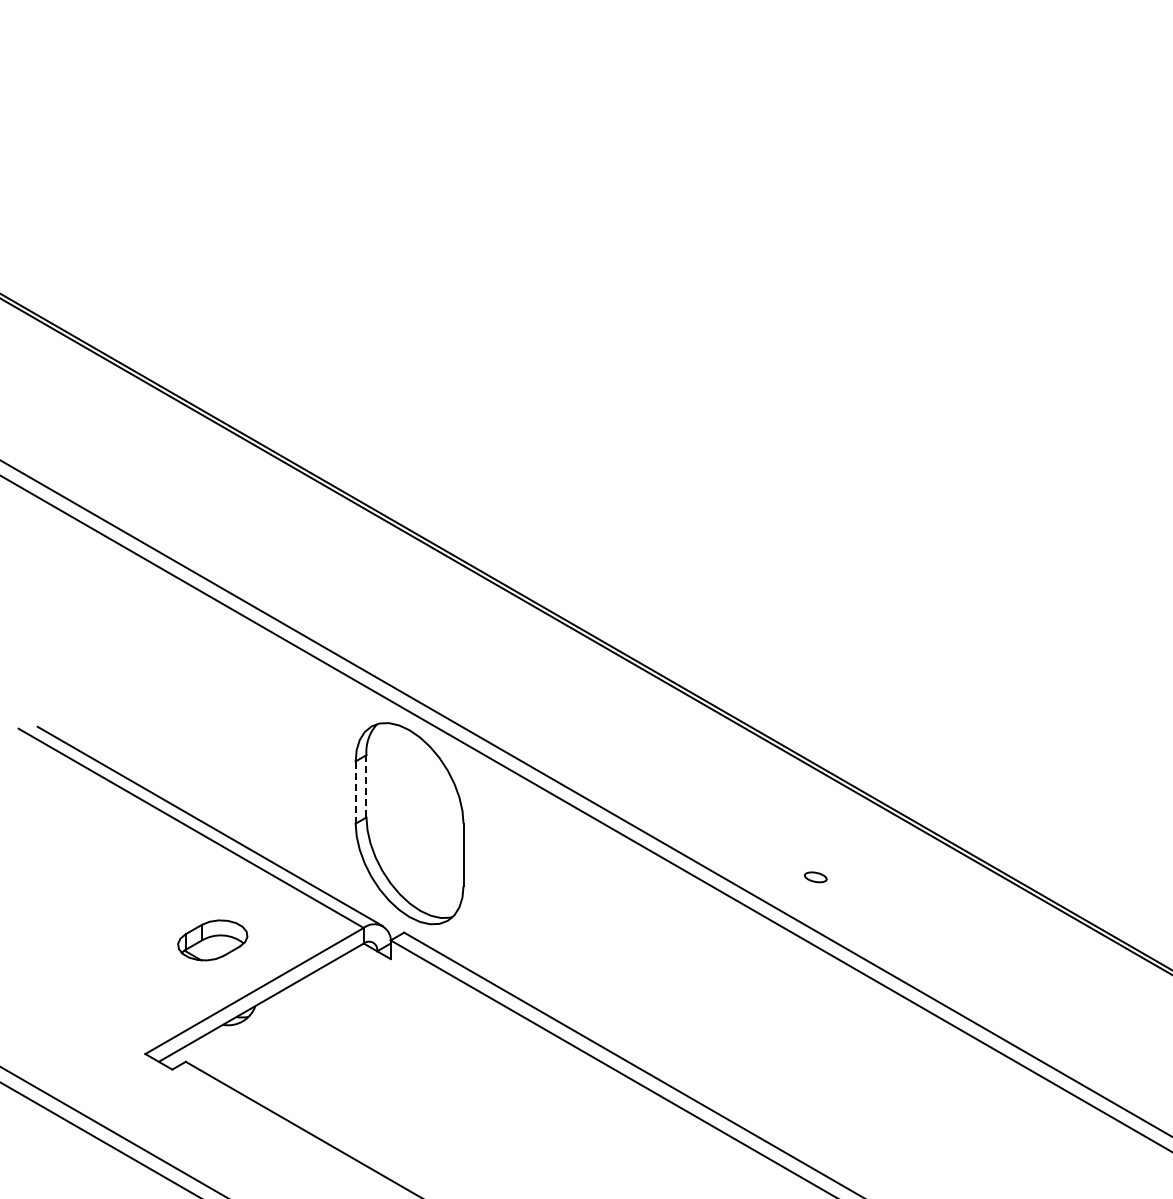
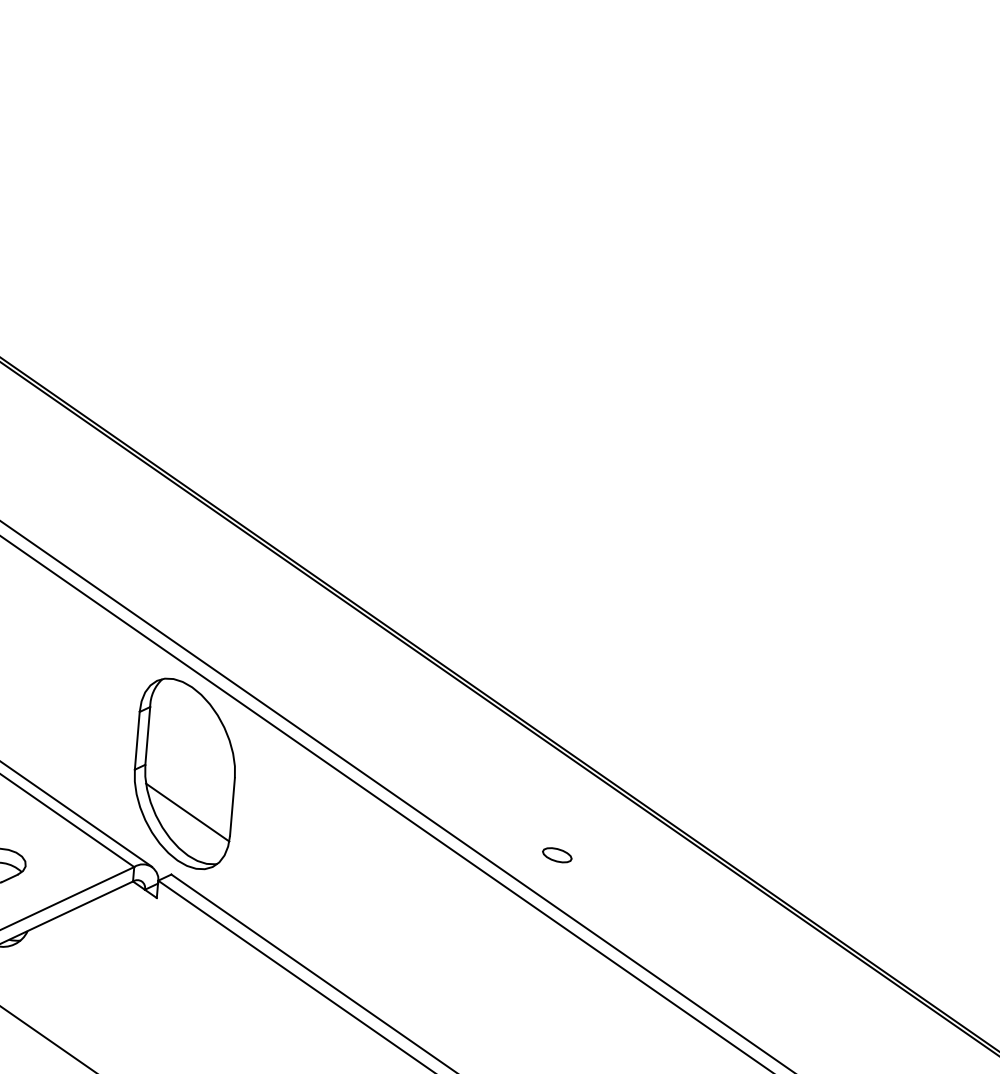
line: (366, 785) -> (147, 735), dashed -> solid
line: (355, 792) -> (137, 740), dashed -> solid
line: (415, 864) -> (187, 812), added
part: (815, 877) -> (557, 855), size x1.43

